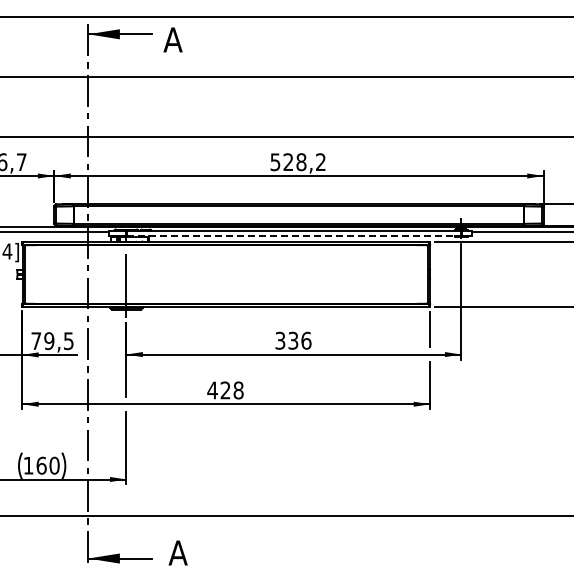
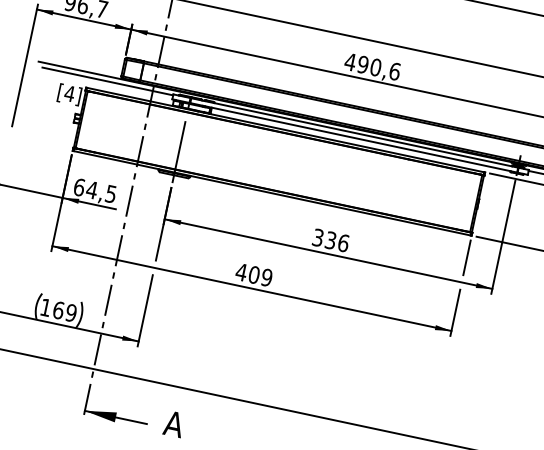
text: (298, 162) -> (372, 67), 528,2 -> 490,6
line: (295, 235) -> (354, 137), dashed -> solid
text: (42, 341) -> (85, 189), 79,5 -> 64,5
text: (231, 390) -> (259, 276), 428 -> 409
text: (54, 465) -> (71, 312), 160 -> 169

